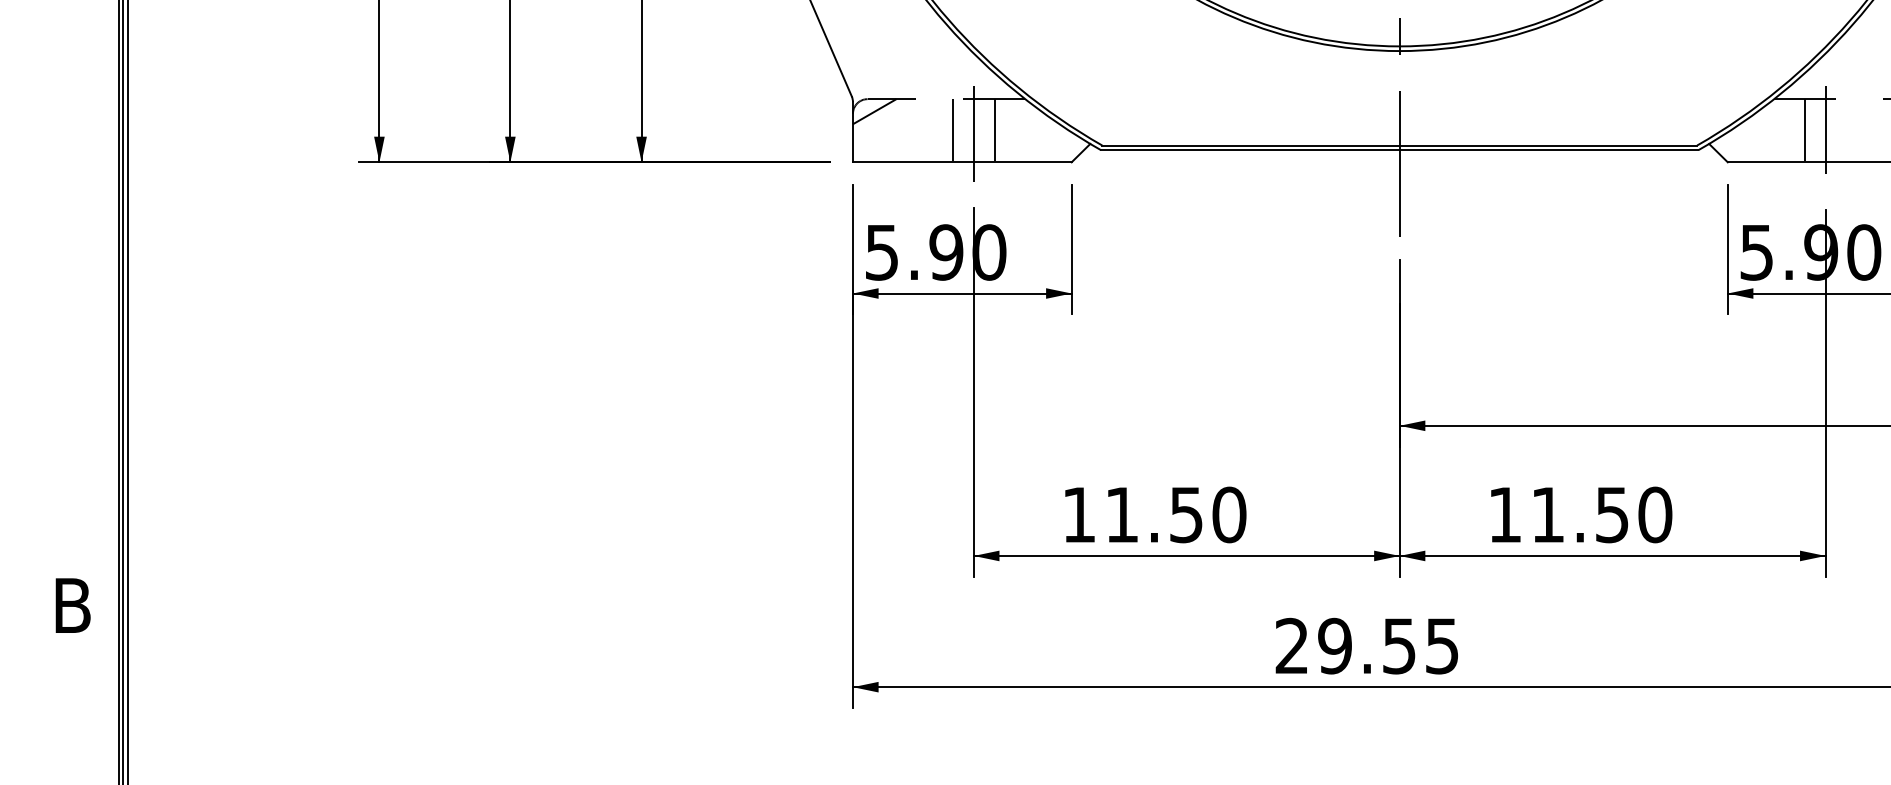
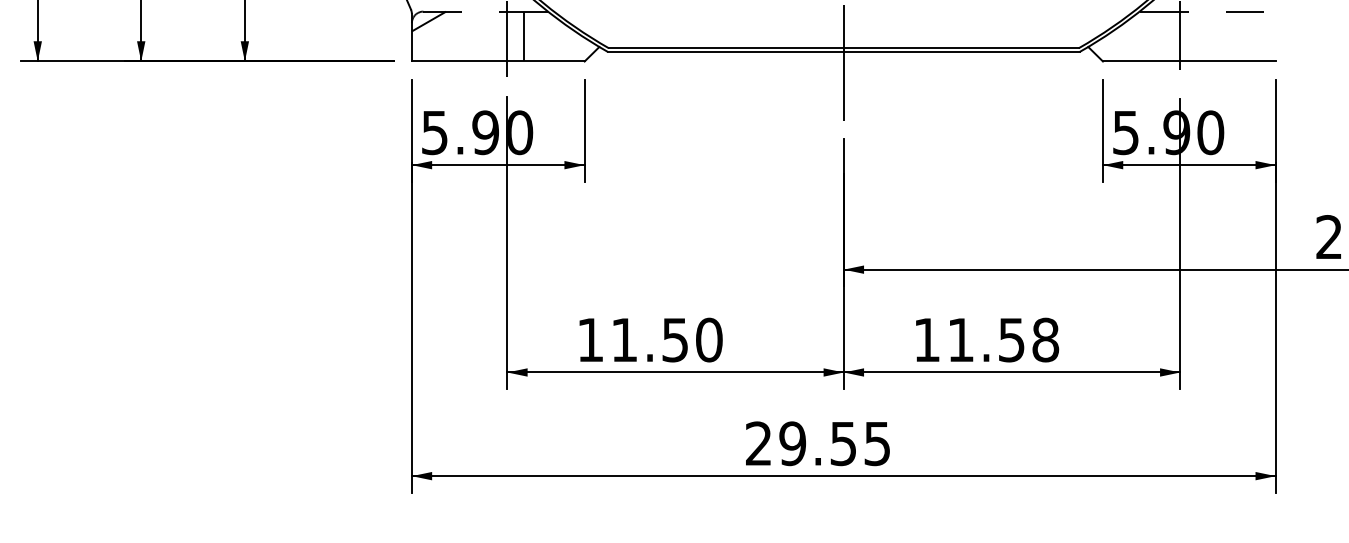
line: (953, 130) -> (491, 36), removed
line: (1804, 130) -> (1163, 36), removed
text: (1655, 514) -> (1045, 339), 11.50 -> 11.58

